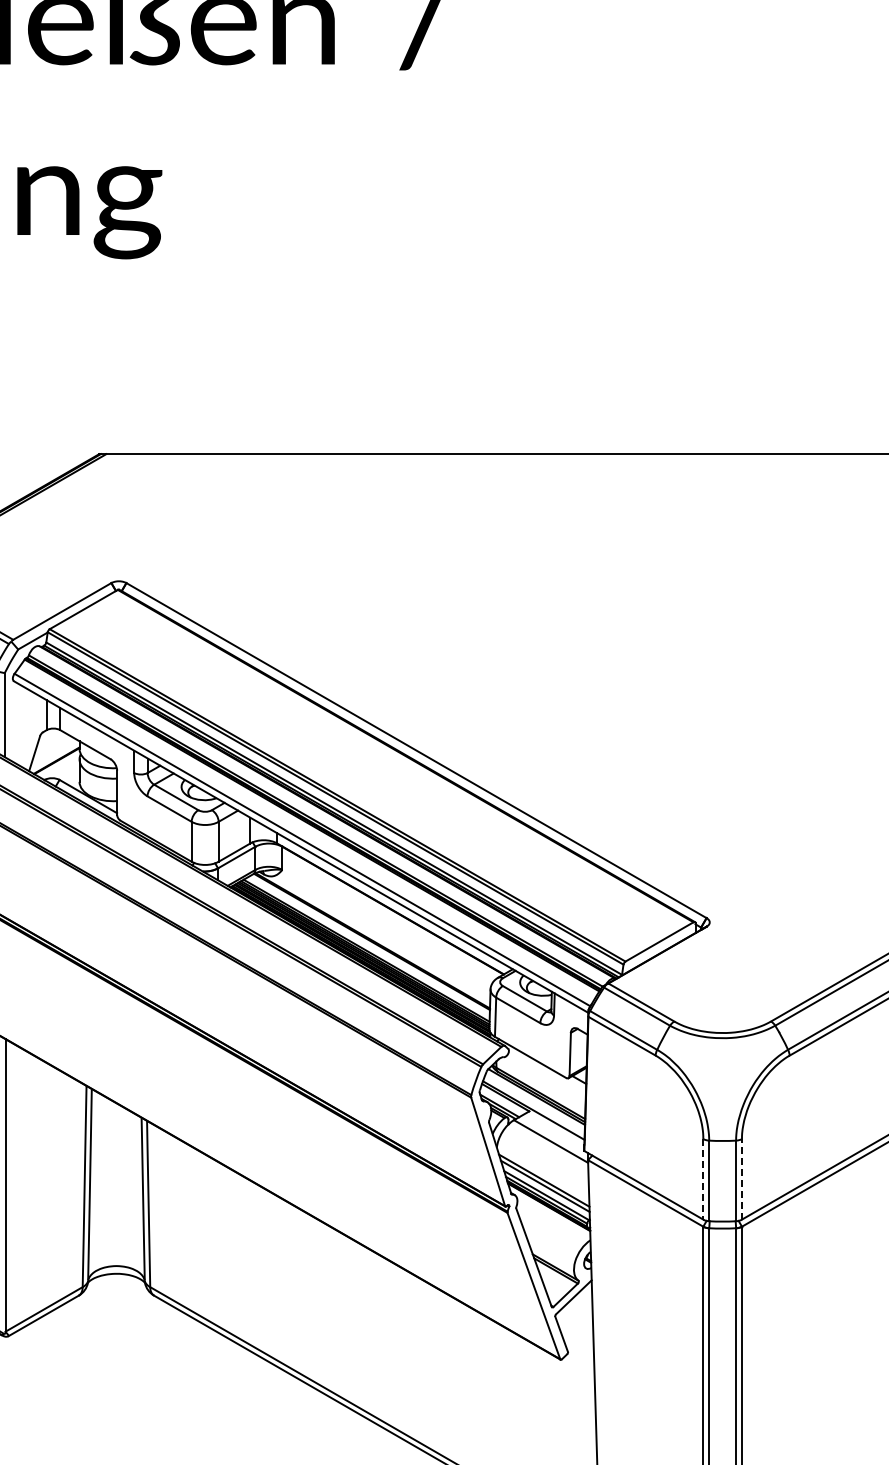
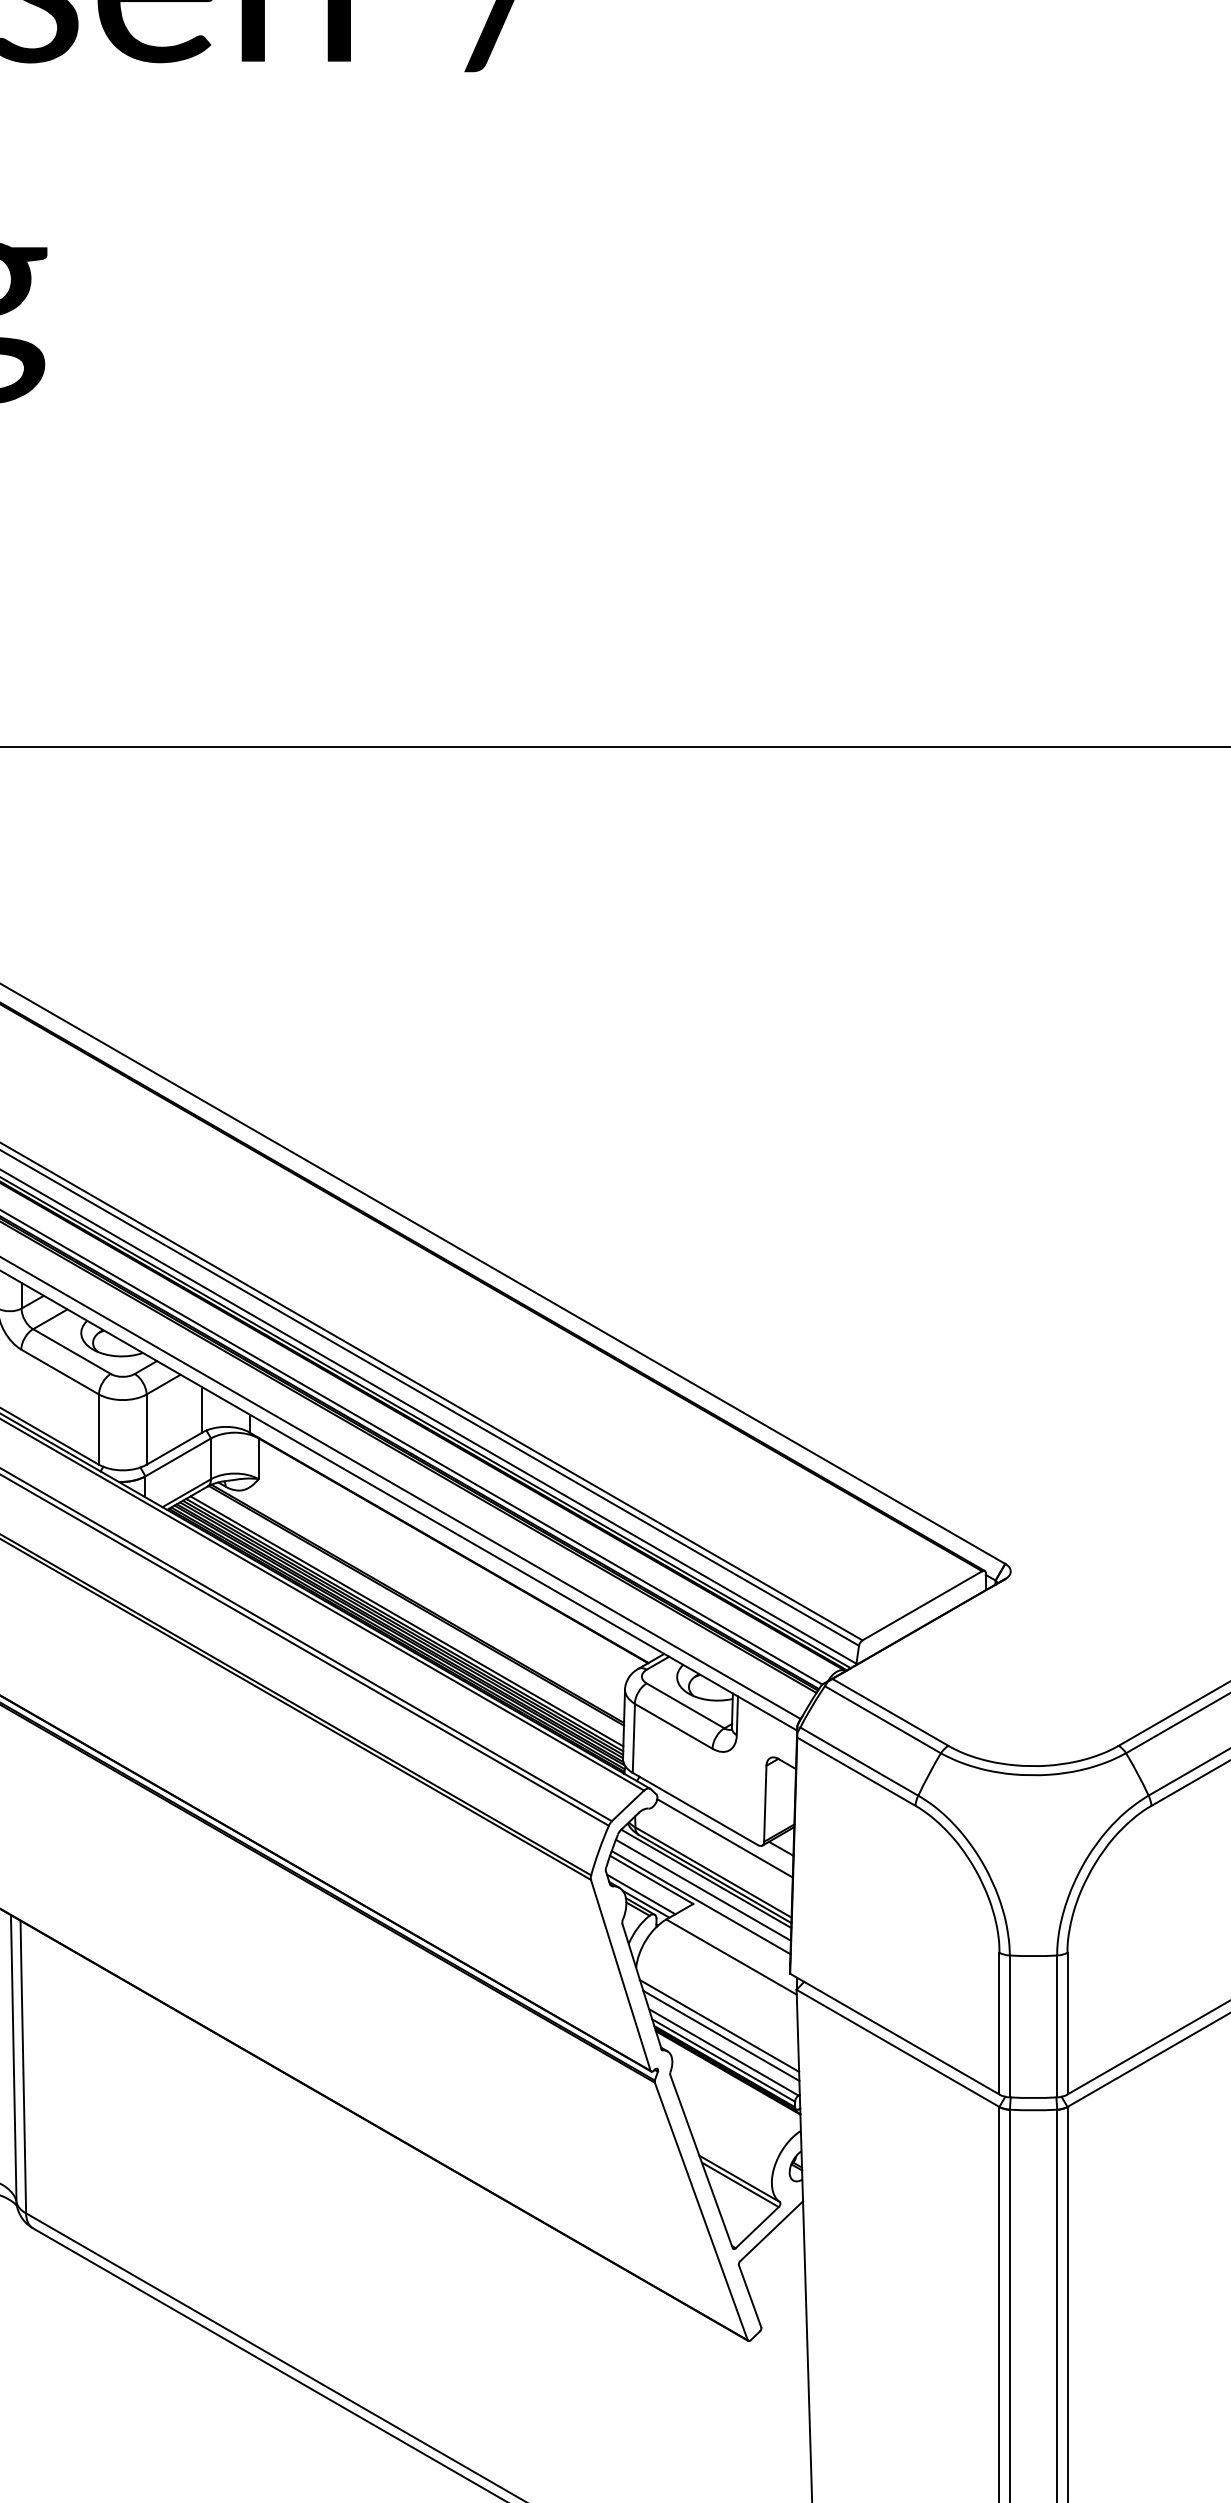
line: (546, 1073) -> (723, 1837), added
line: (534, 1103) -> (702, 1890), added
line: (741, 1178) -> (1066, 2022), dashed -> solid
line: (703, 1179) -> (999, 2023), dashed -> solid

